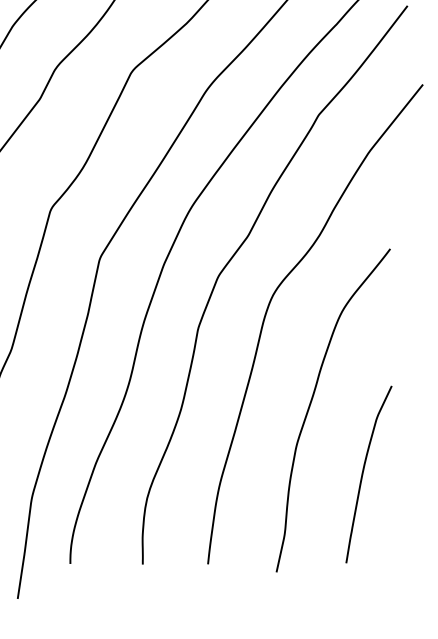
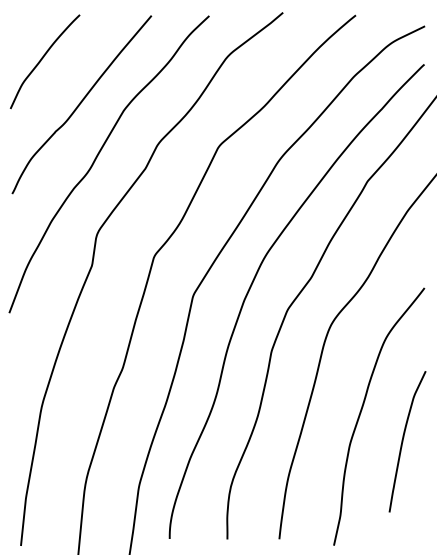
curve: (363, 474) -> (403, 441), moved

